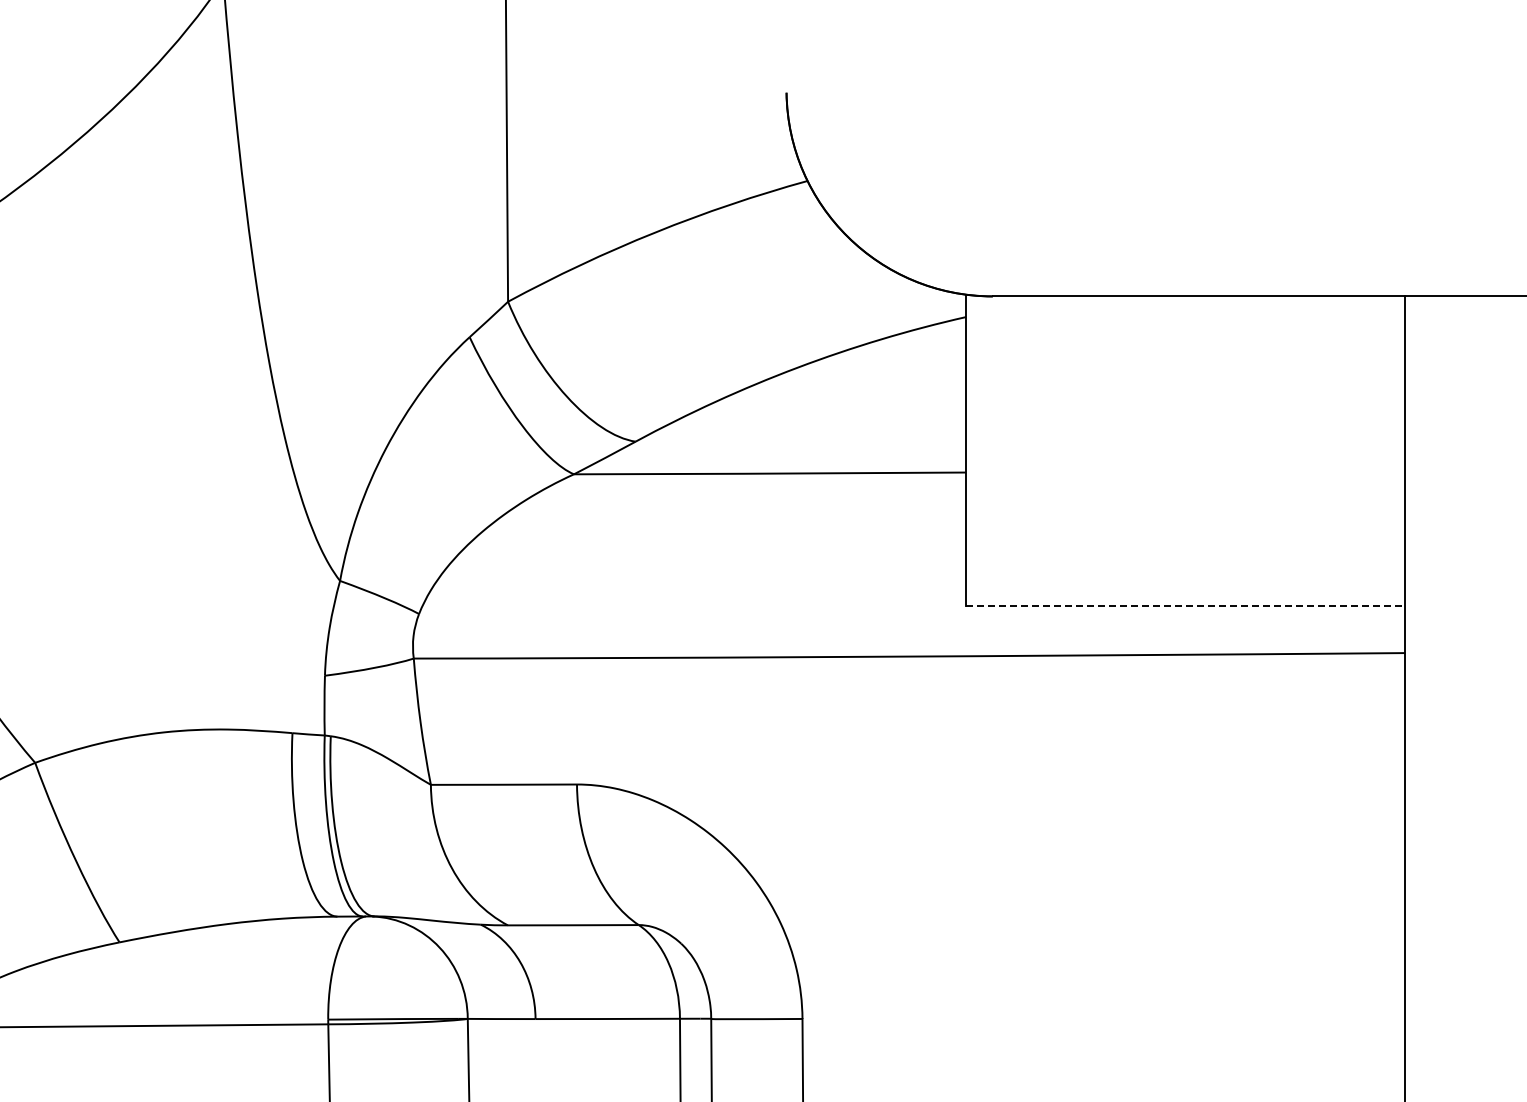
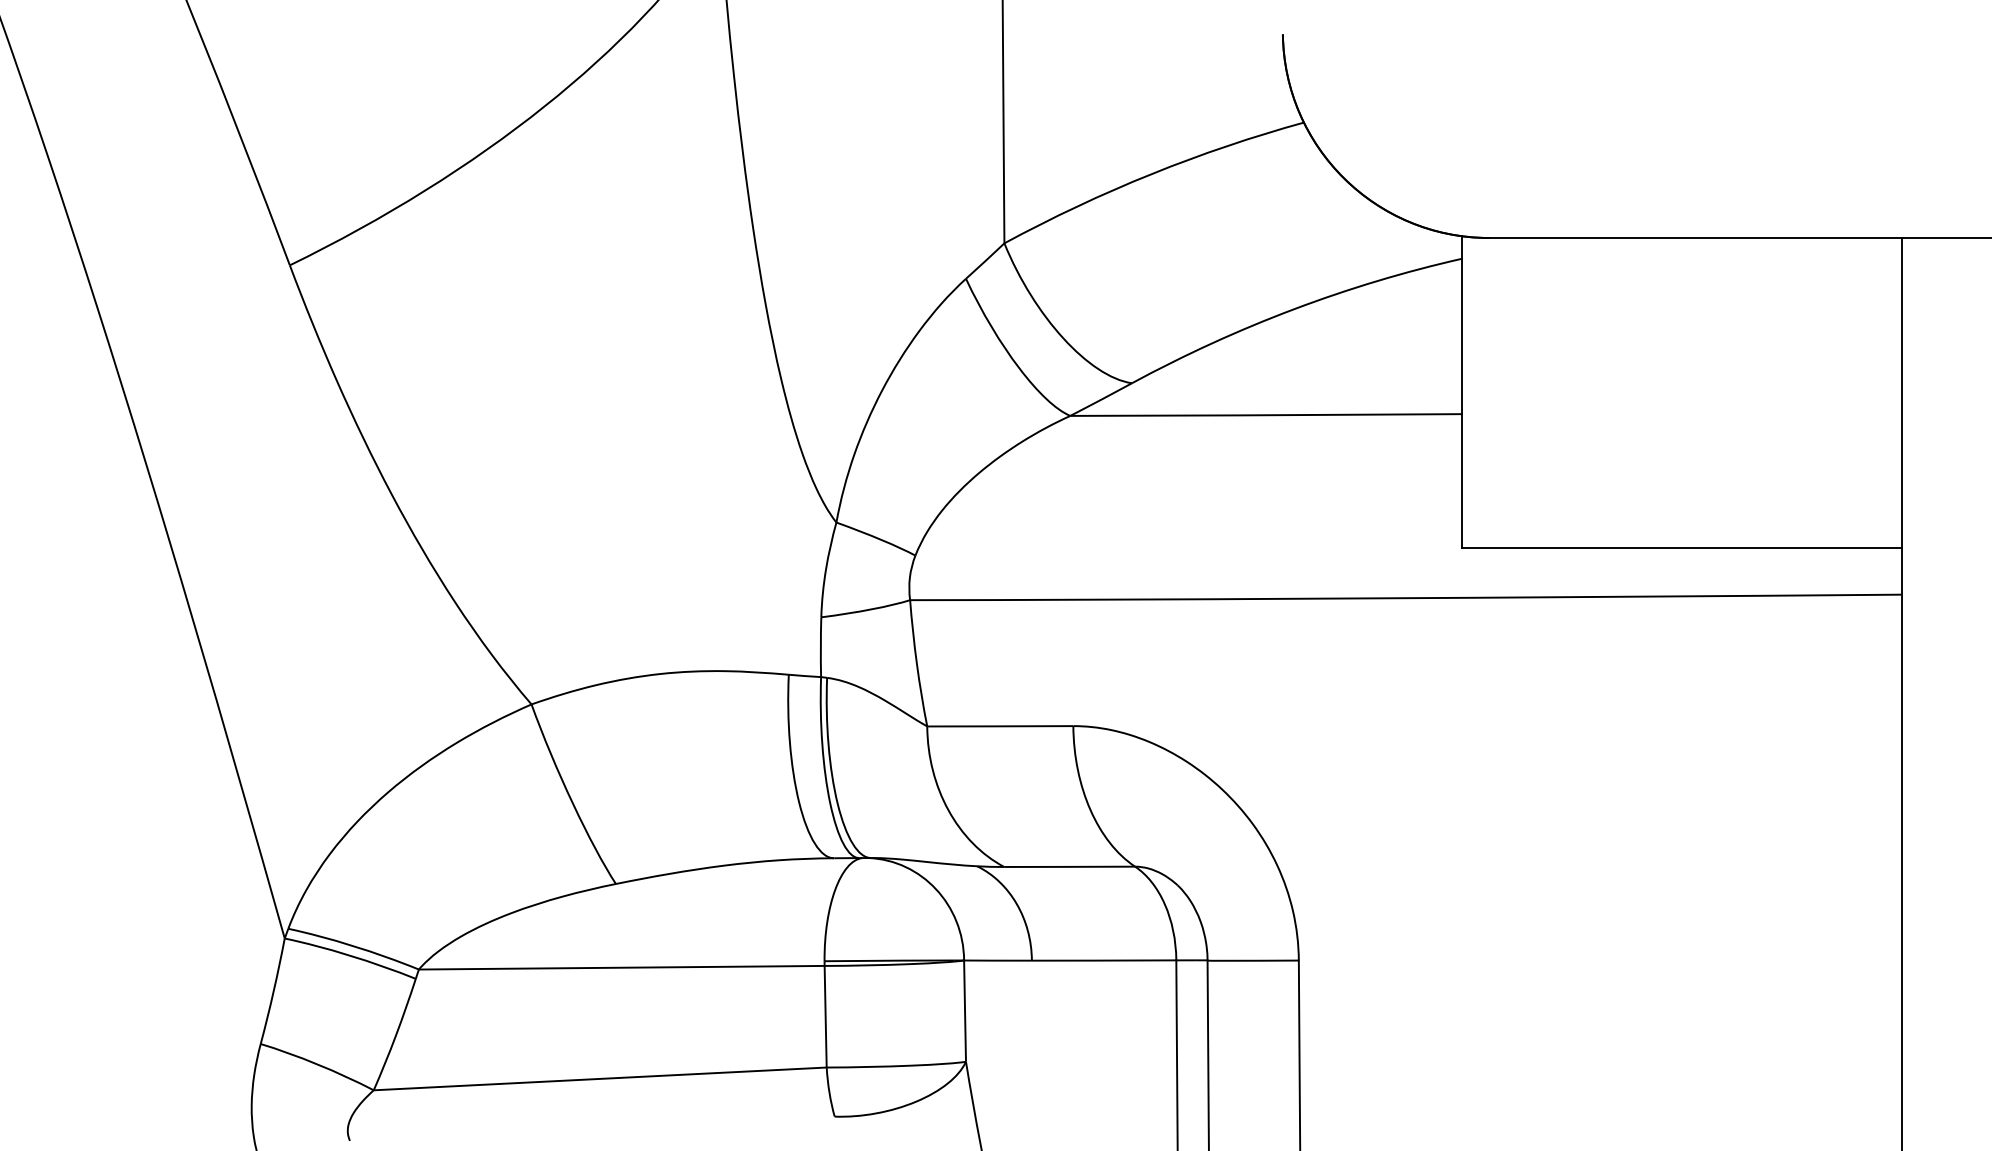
line: (1186, 606) -> (1682, 548), dashed -> solid

